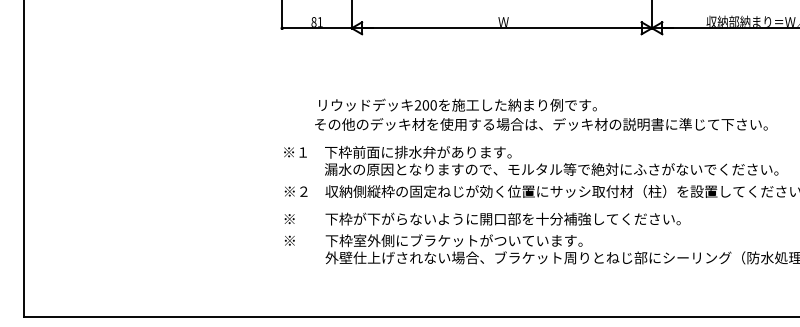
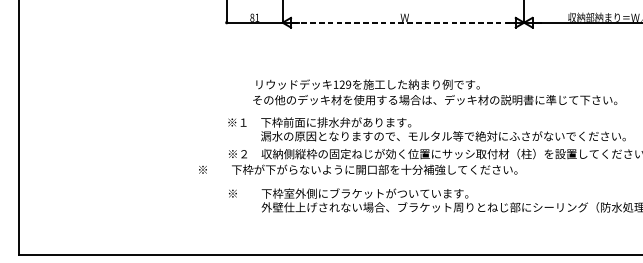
line: (502, 28) -> (403, 22), solid -> dashed
text: (425, 105) -> (342, 84), 200 -> 129
text: (482, 218) -> (358, 169), moved

